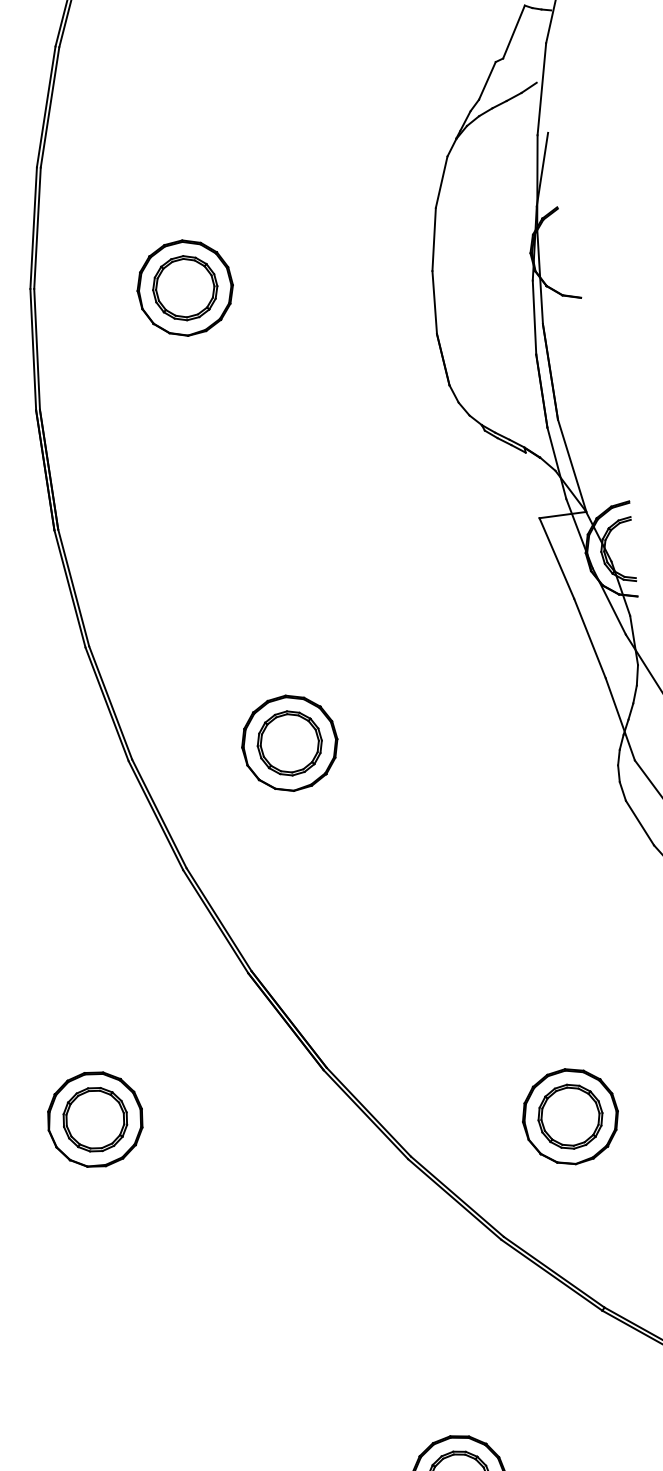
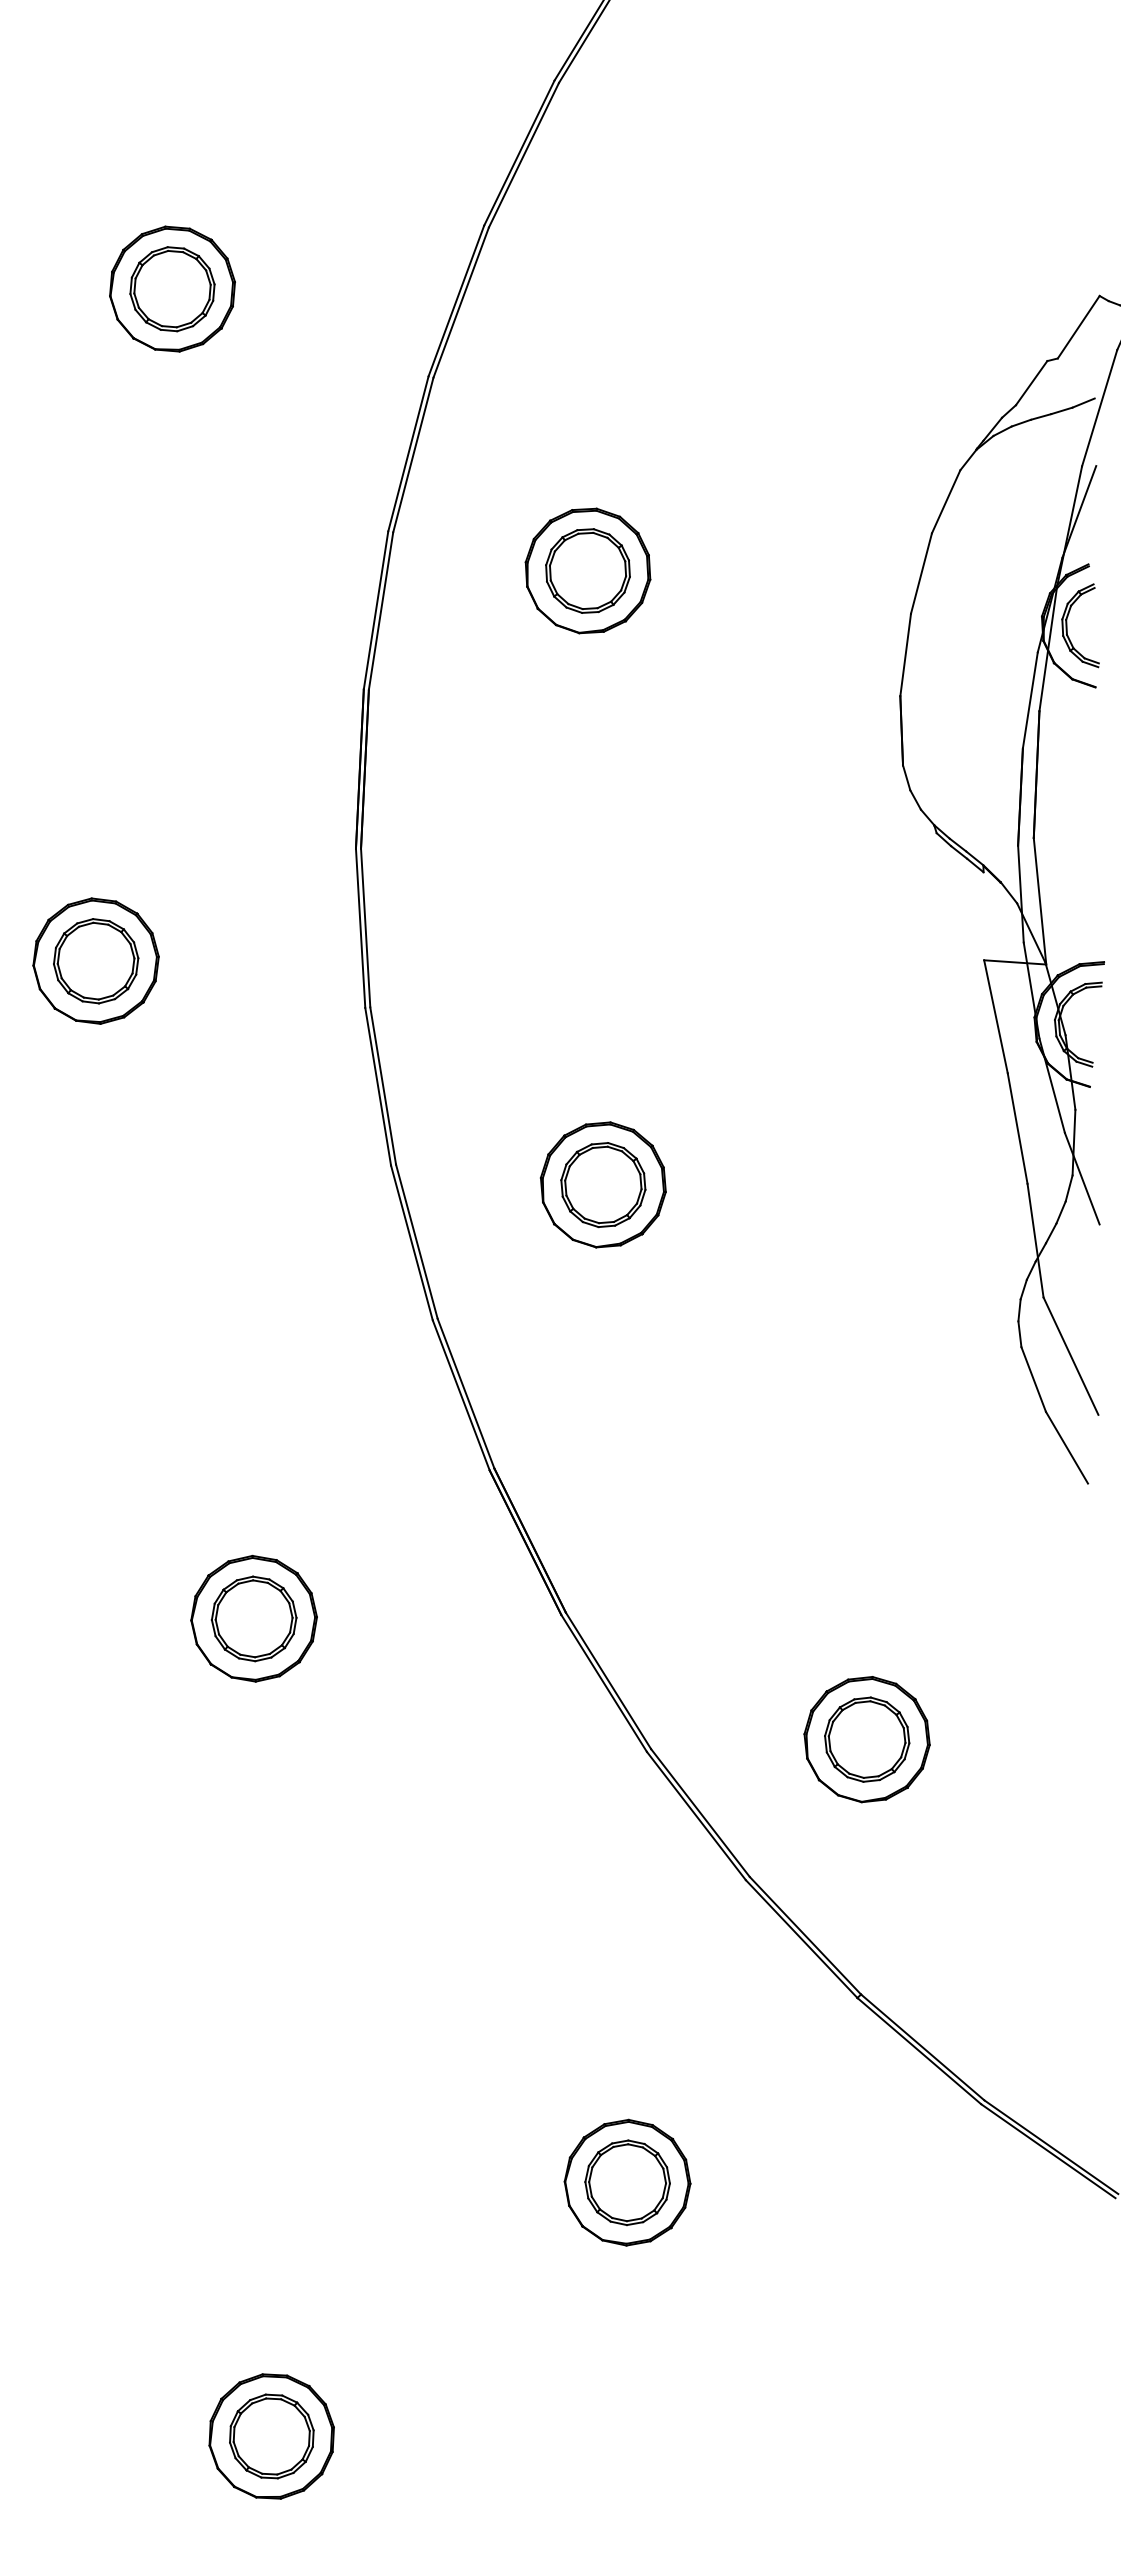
part: (550, 256) -> (1067, 625), added

